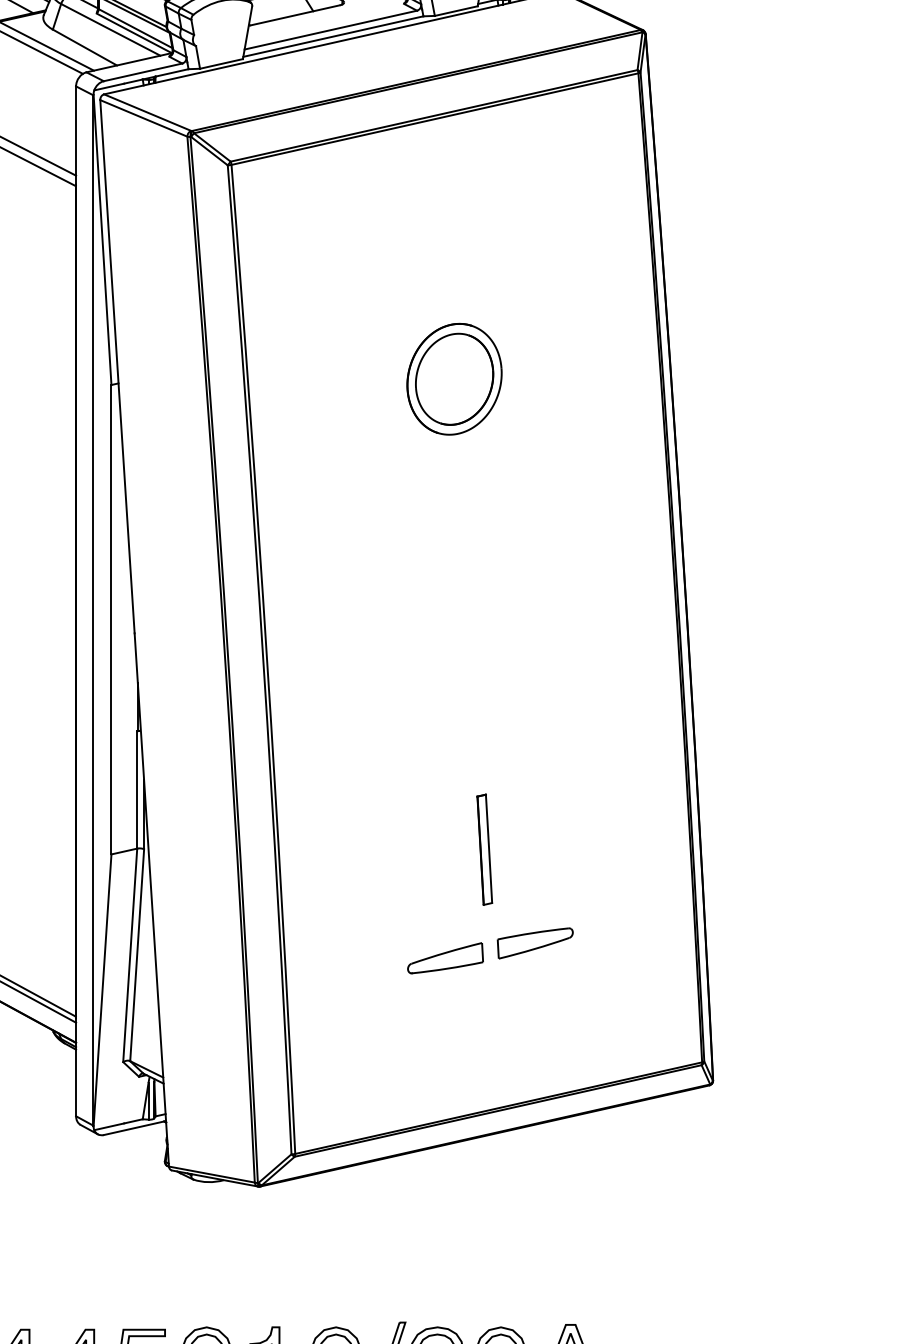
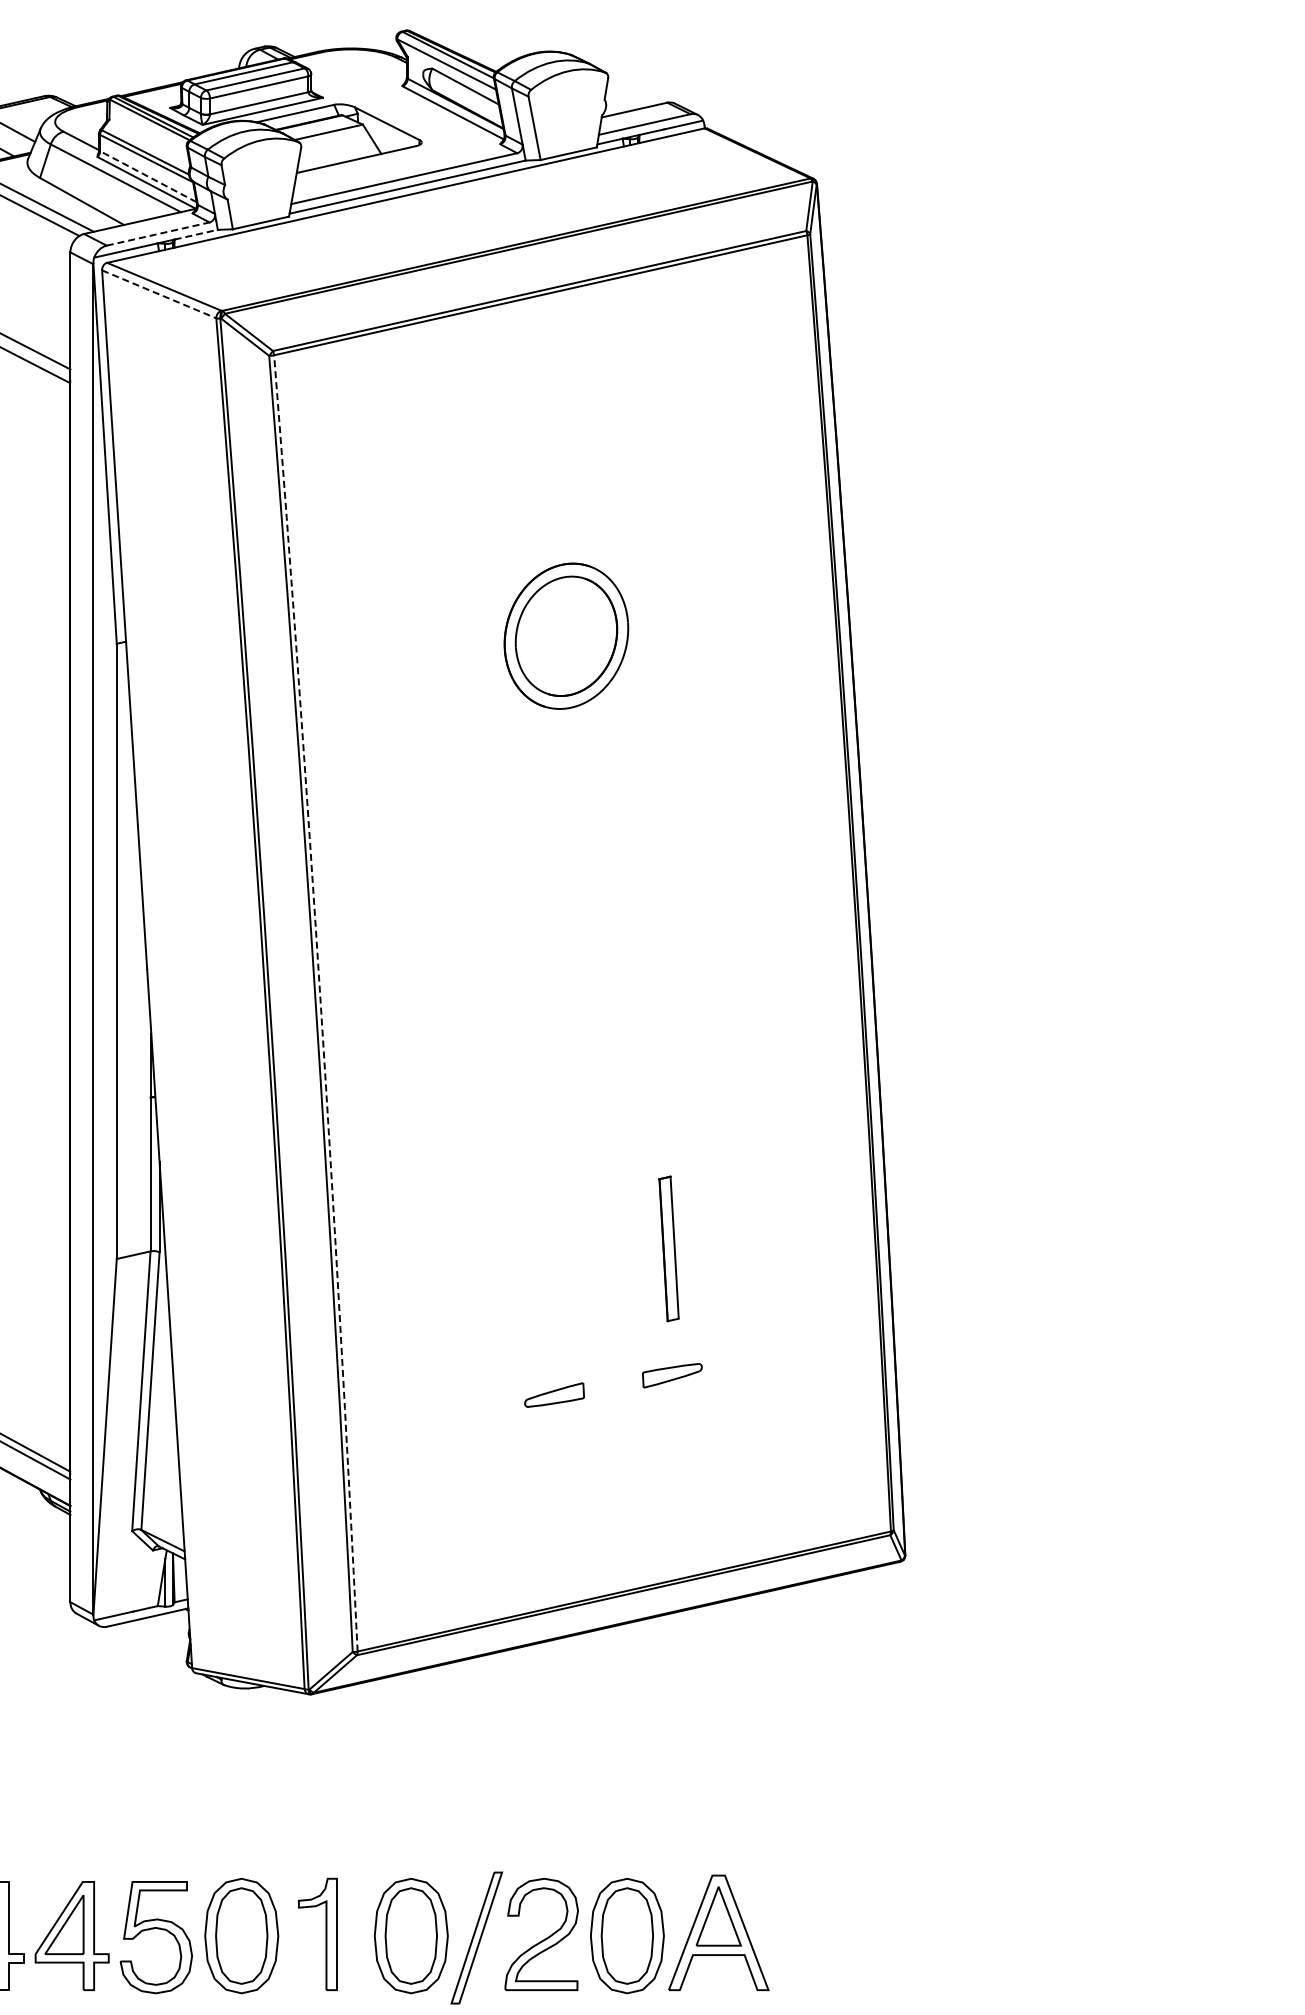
line: (135, 28) -> (148, 176), solid -> dashed
line: (143, 72) -> (158, 234), solid -> dashed
line: (172, 72) -> (196, 234), solid -> dashed
line: (144, 118) -> (159, 294), solid -> dashed
arc: (266, 659) -> (320, 1003), solid -> dashed
part: (484, 849) -> (668, 1248), moved
part: (535, 943) -> (672, 1375), size x0.6
part: (445, 957) -> (554, 1394), size x0.6

